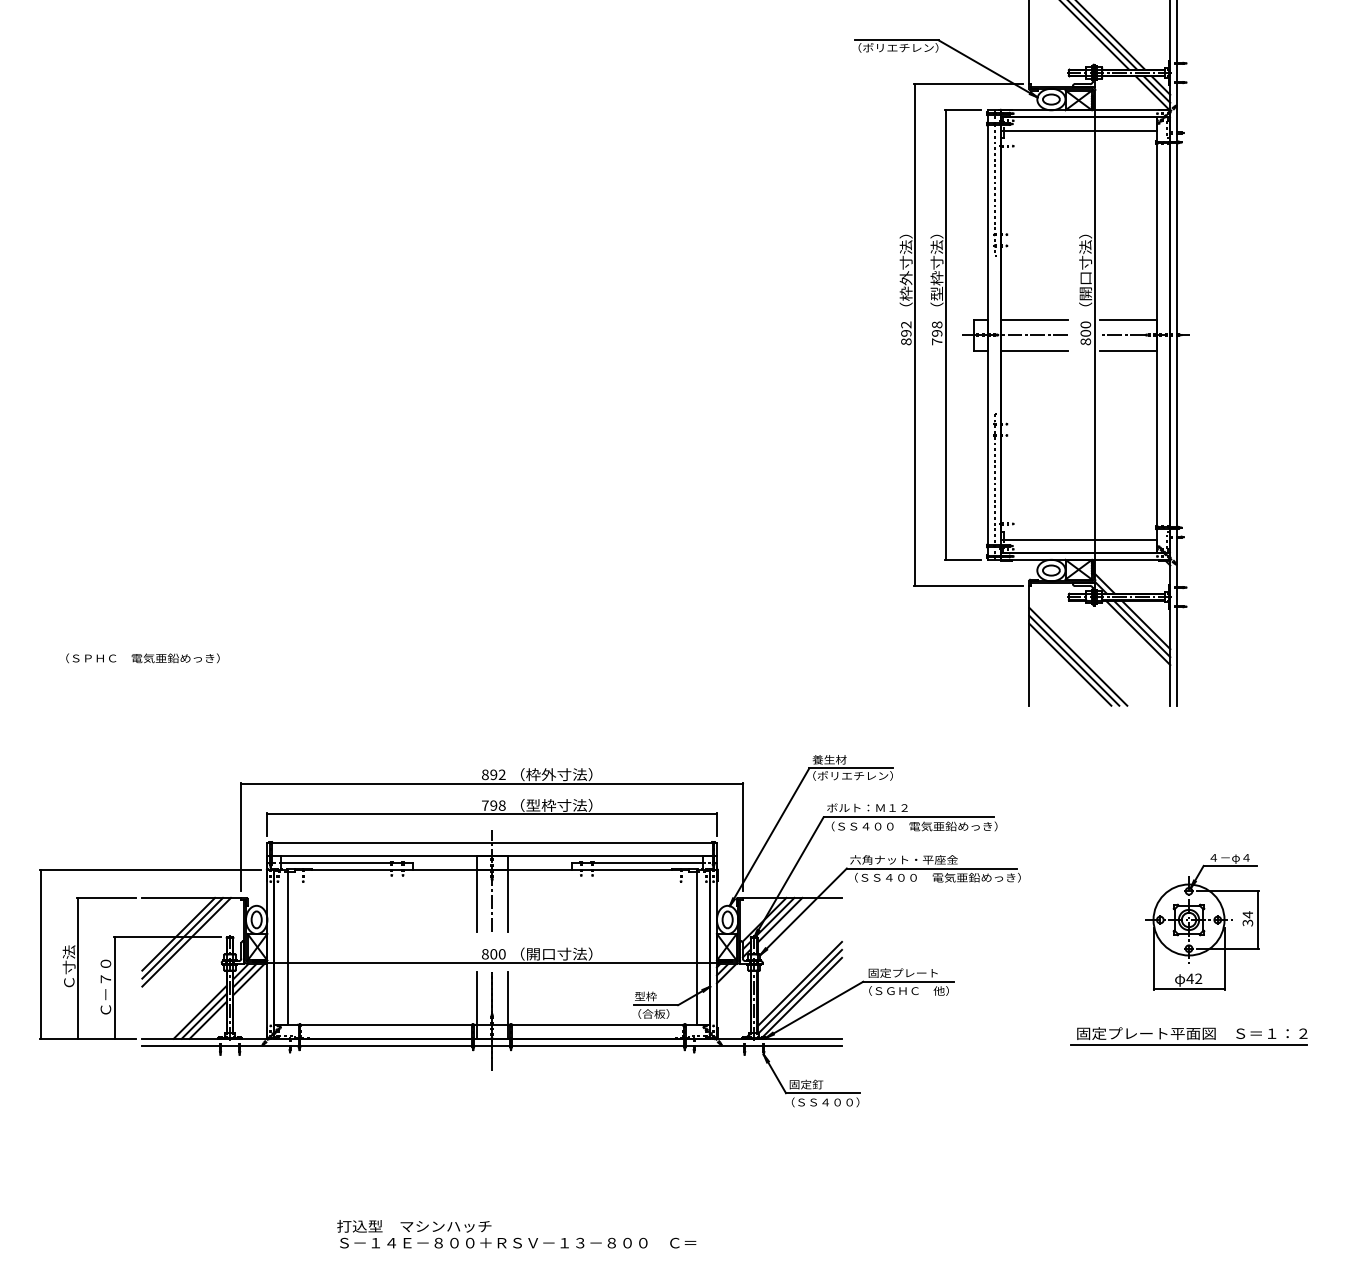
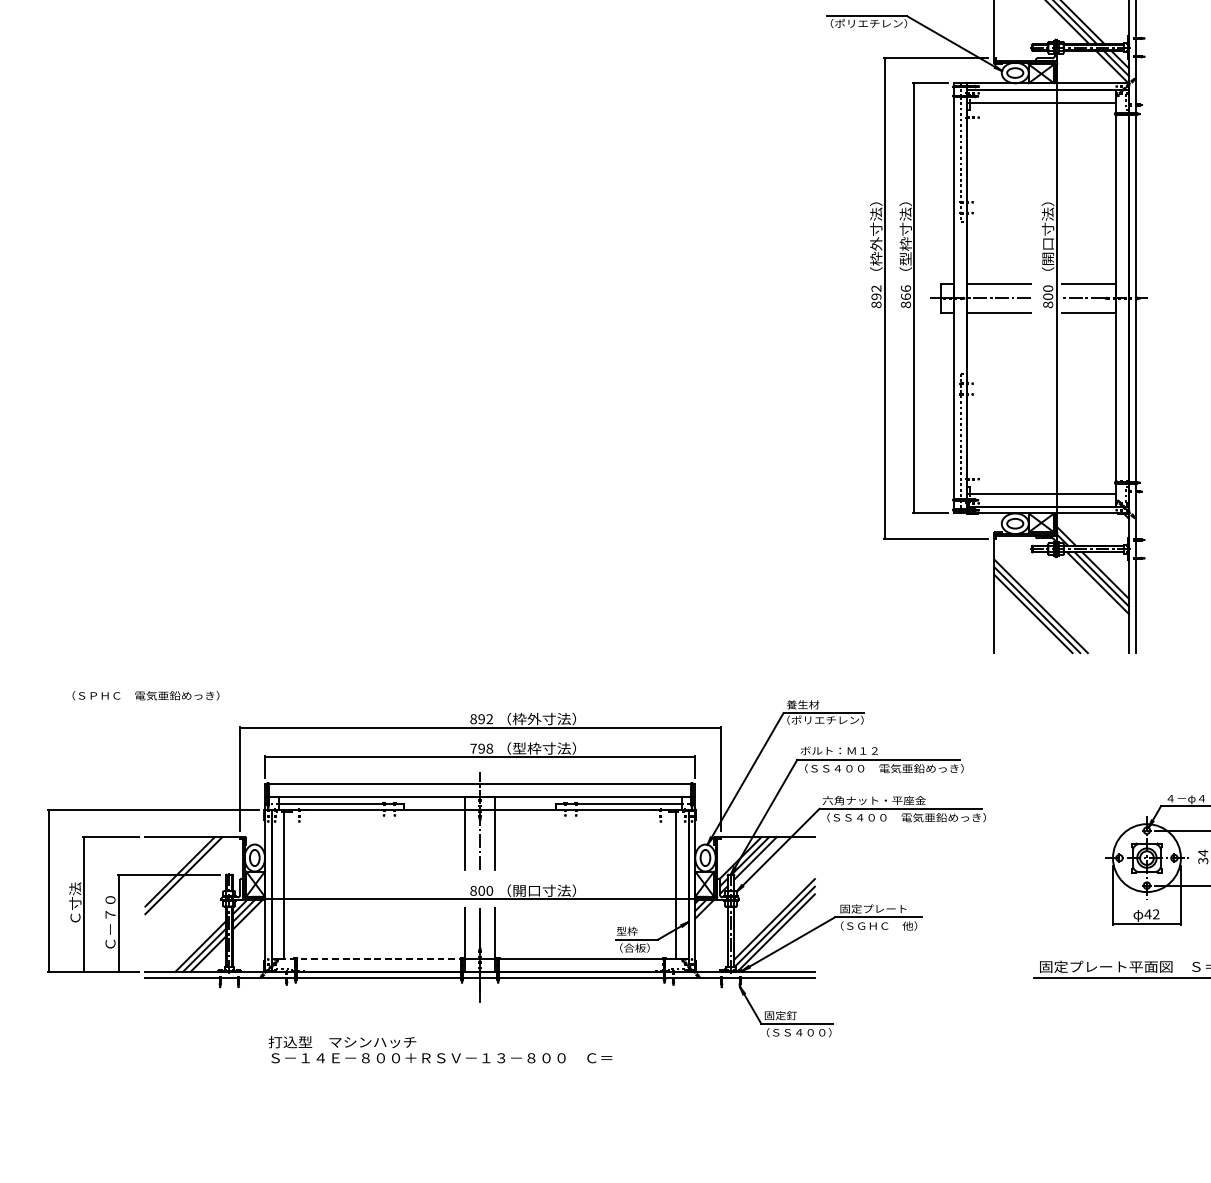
text: (936, 333) -> (905, 296), 798 -> 866
text: (142, 658) -> (145, 695), moved
line: (186, 941) -> (187, 878), removed
line: (374, 1025) -> (367, 959), solid -> dashed
text: (516, 1234) -> (440, 1049), moved

